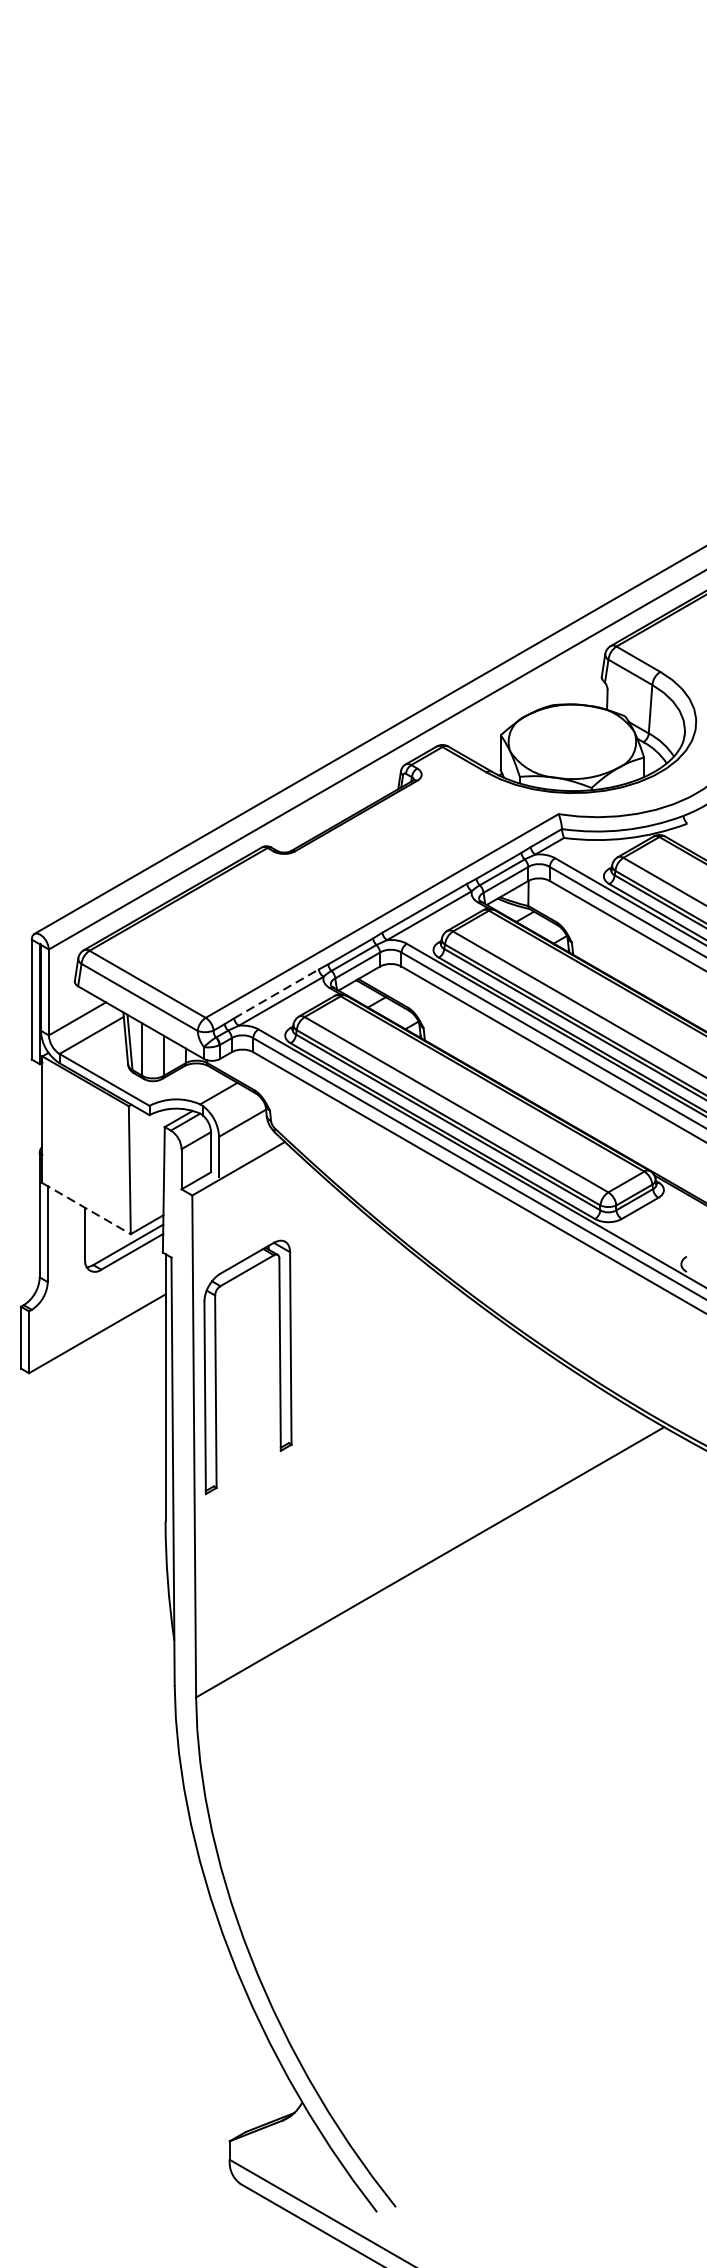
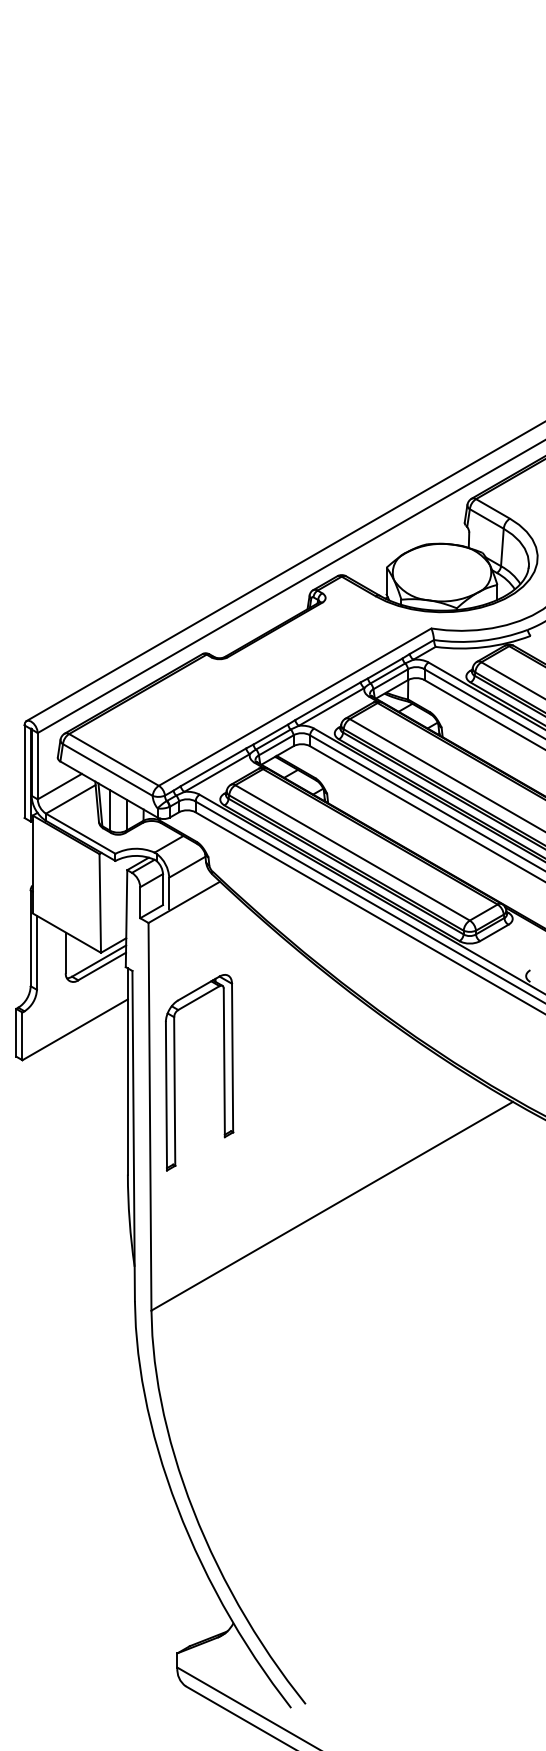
line: (276, 994) -> (213, 767), dashed -> solid
line: (87, 1209) -> (67, 933), dashed -> solid
part: (216, 1367) -> (175, 1072), moved

